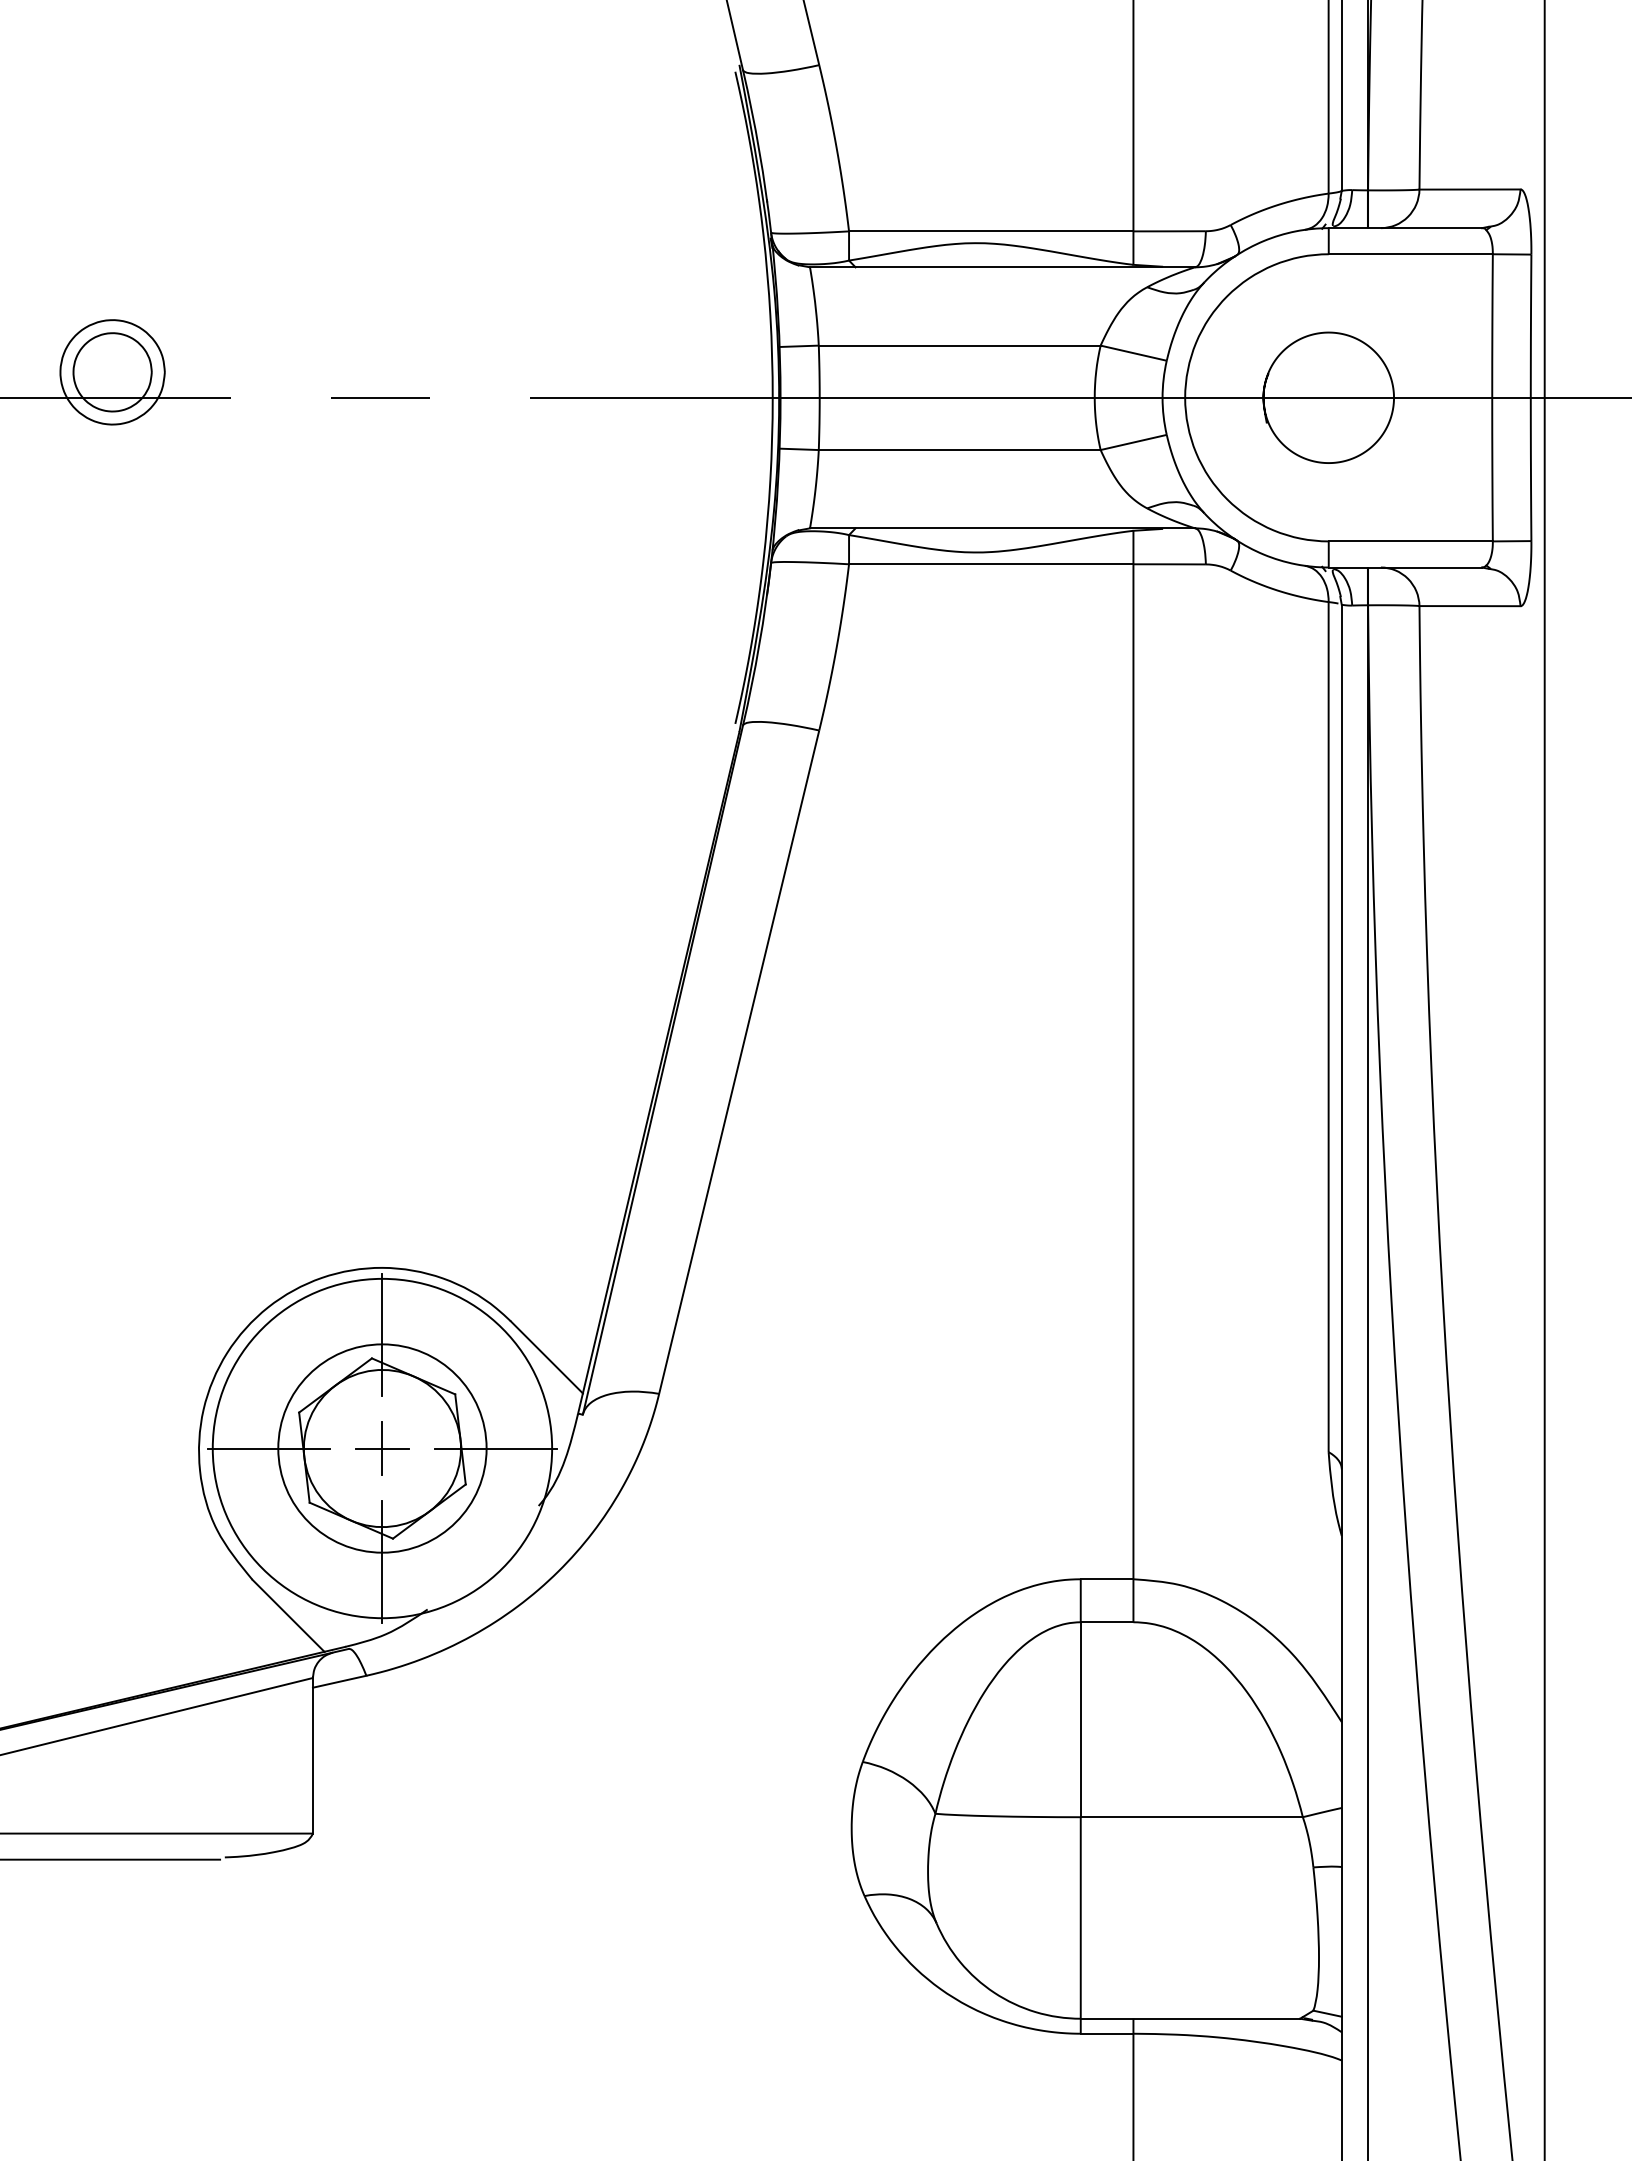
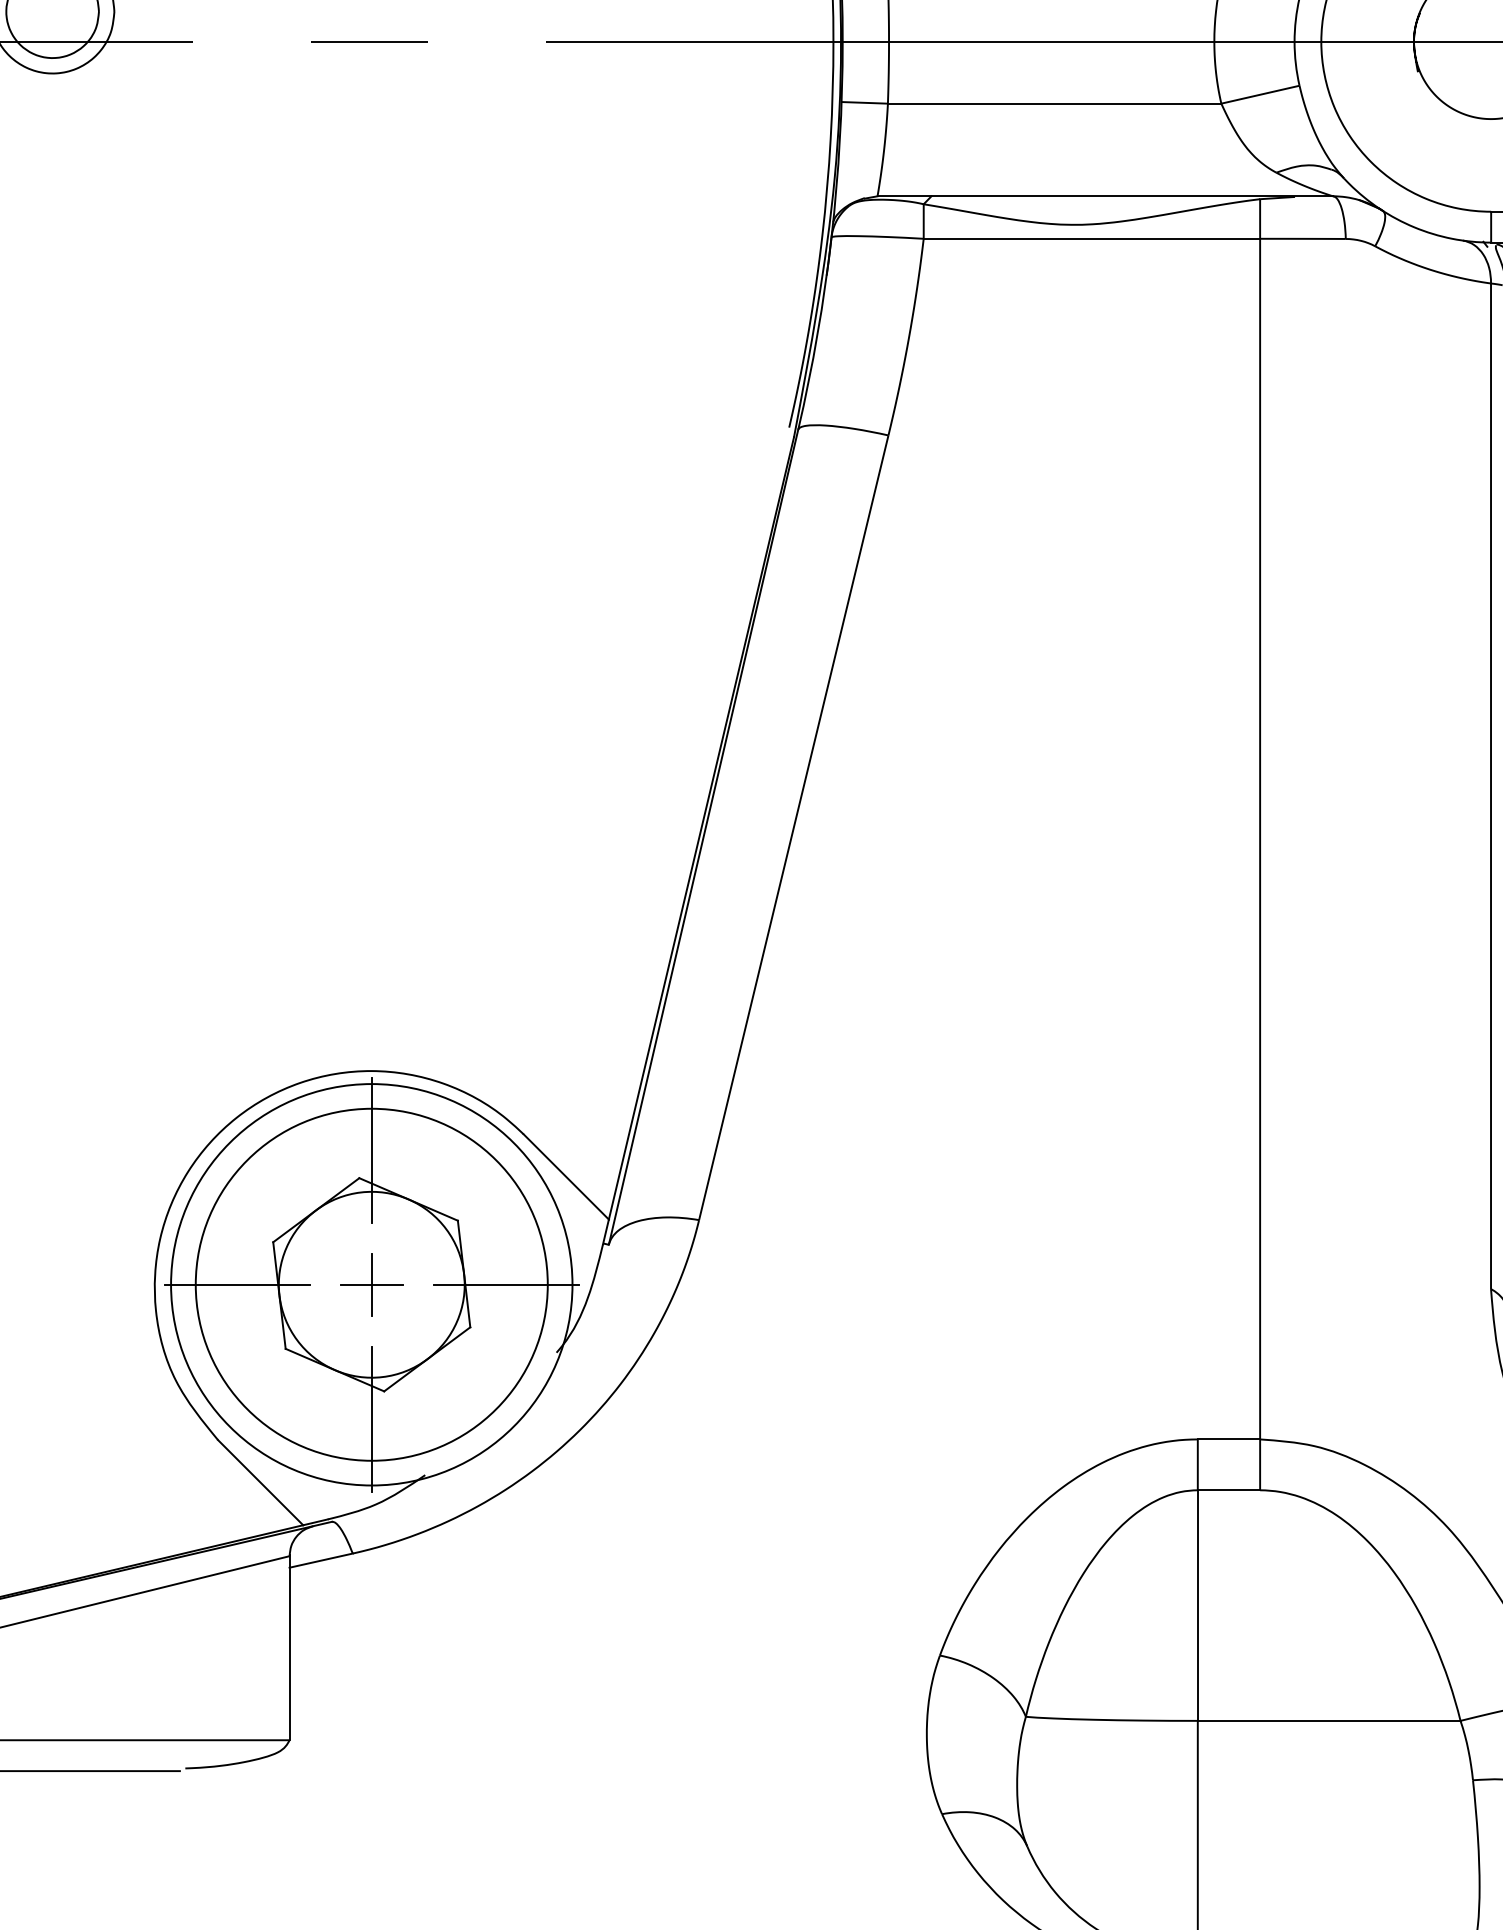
circle: (382, 1448) -> (371, 1284), size x1.43

